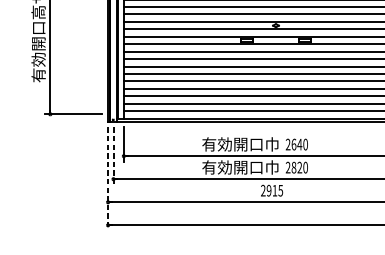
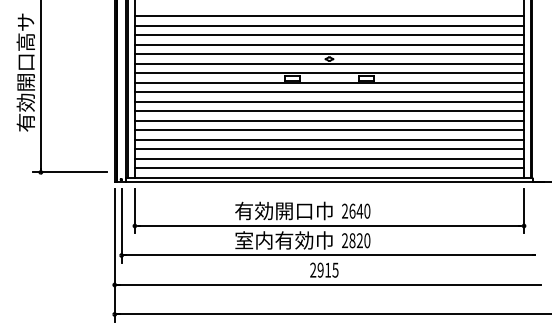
line: (113, 156) -> (121, 226), dashed -> solid
text: (233, 167) -> (274, 240), 有効開口巾 -> 室内有効巾
line: (107, 179) -> (114, 255), dashed -> solid

